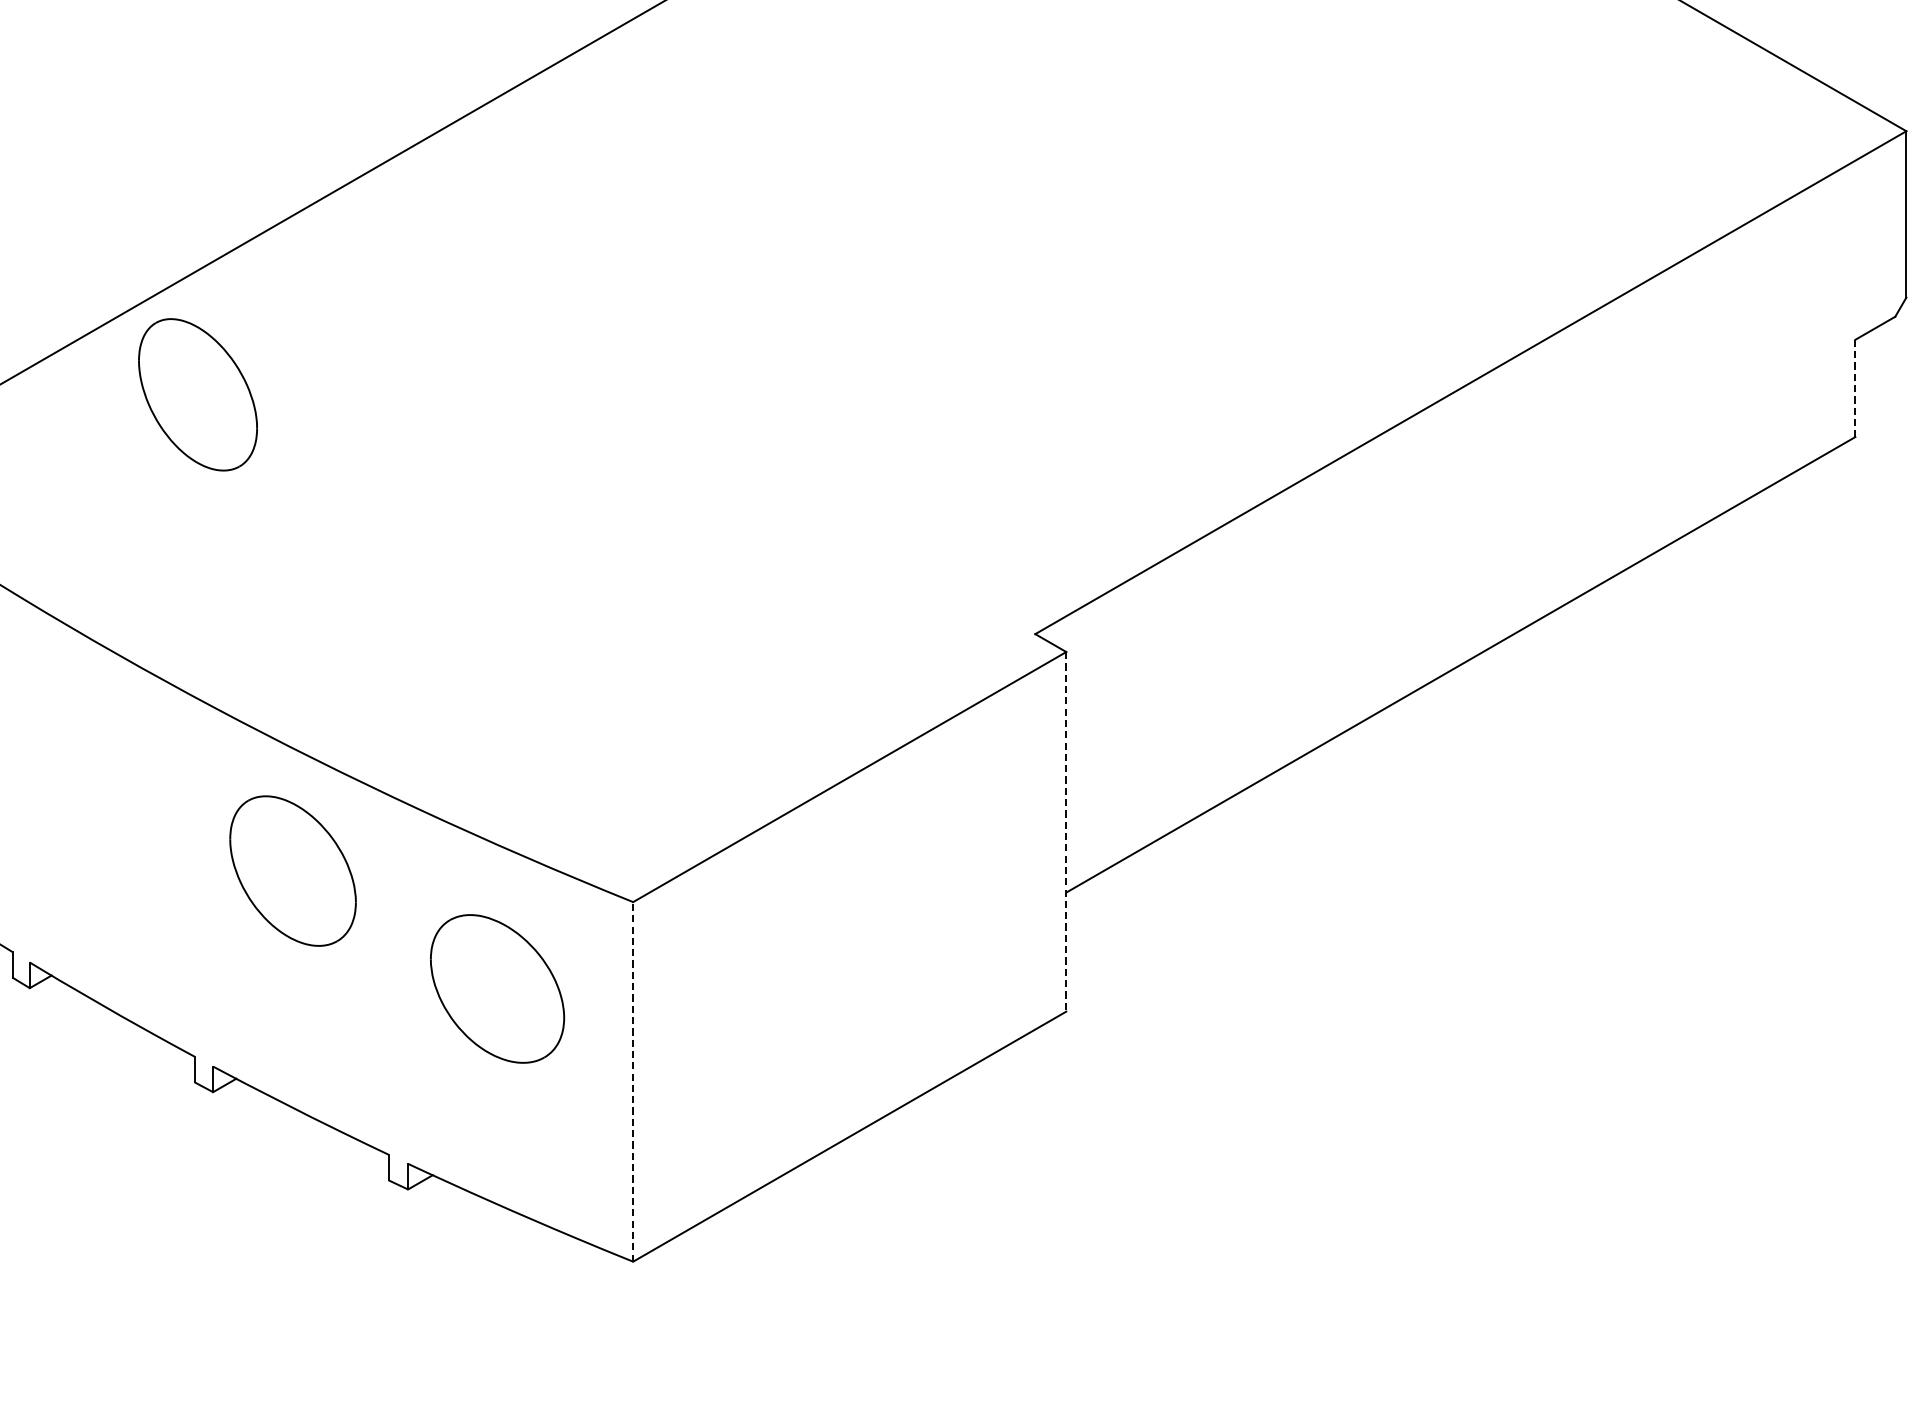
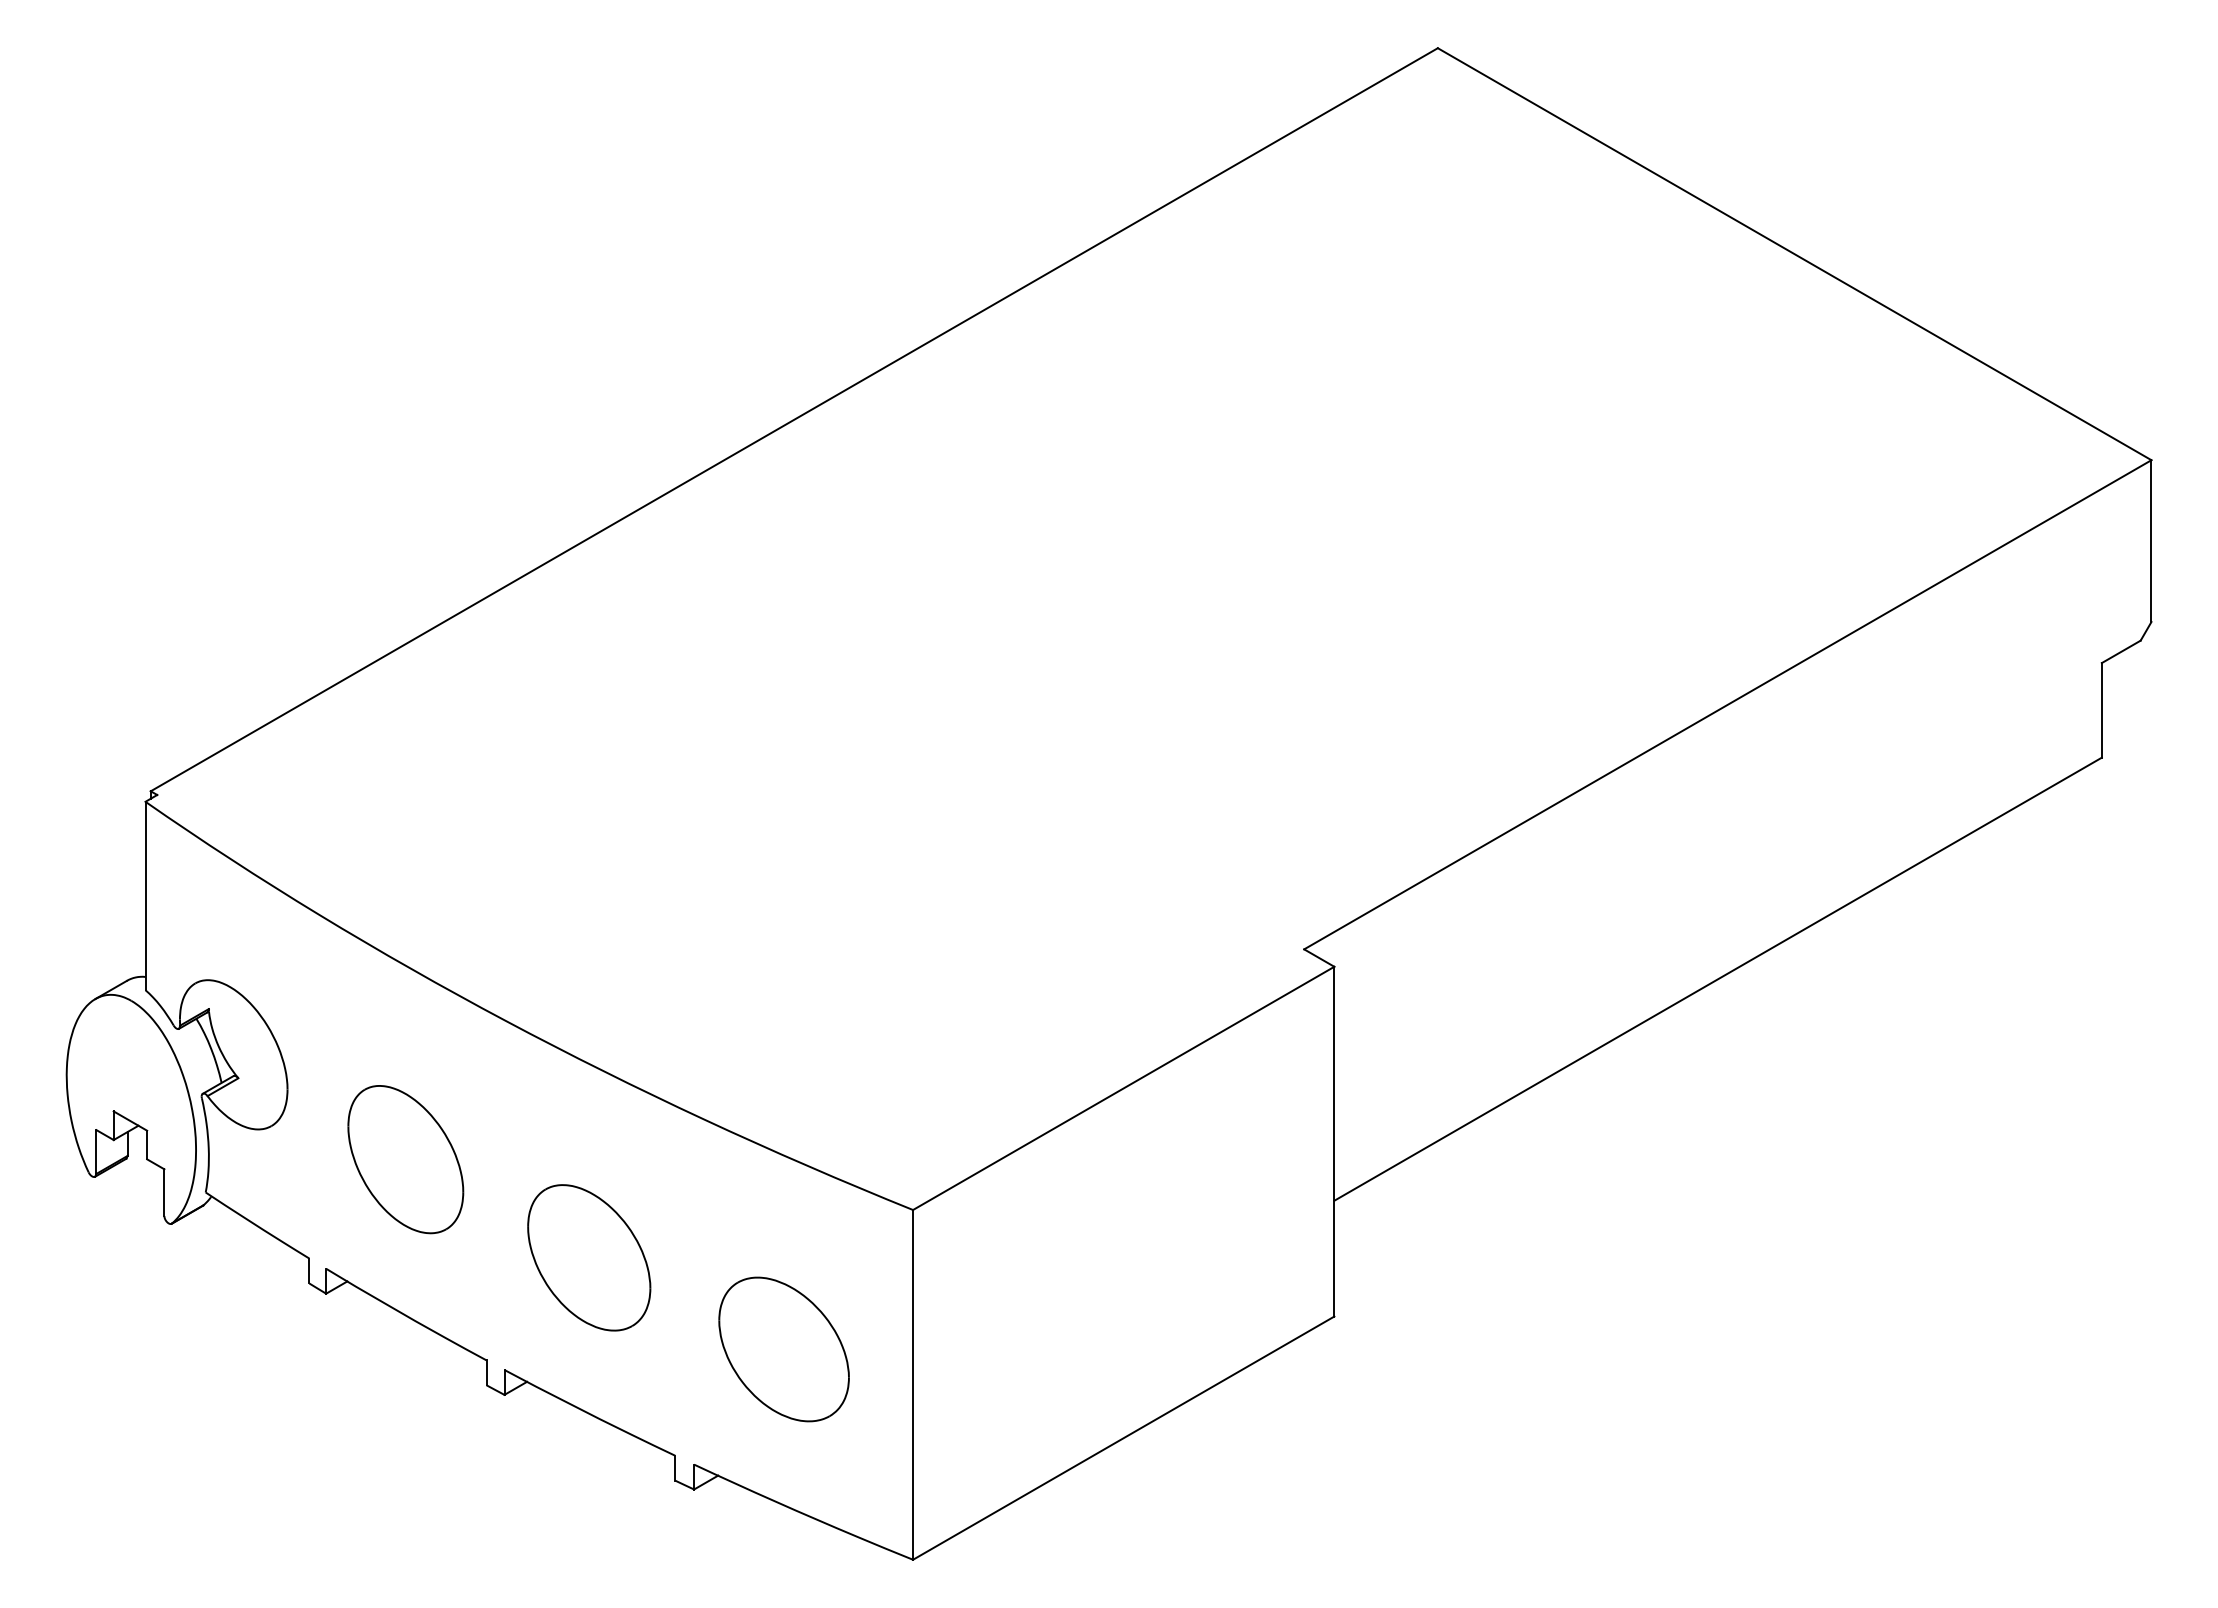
line: (1855, 388) -> (2101, 710), dashed -> solid
part: (197, 394) -> (405, 1159), moved
line: (1066, 831) -> (1334, 1141), dashed -> solid
part: (293, 870) -> (589, 1257), moved
part: (496, 988) -> (783, 1349), moved
line: (633, 1081) -> (913, 1384), dashed -> solid

